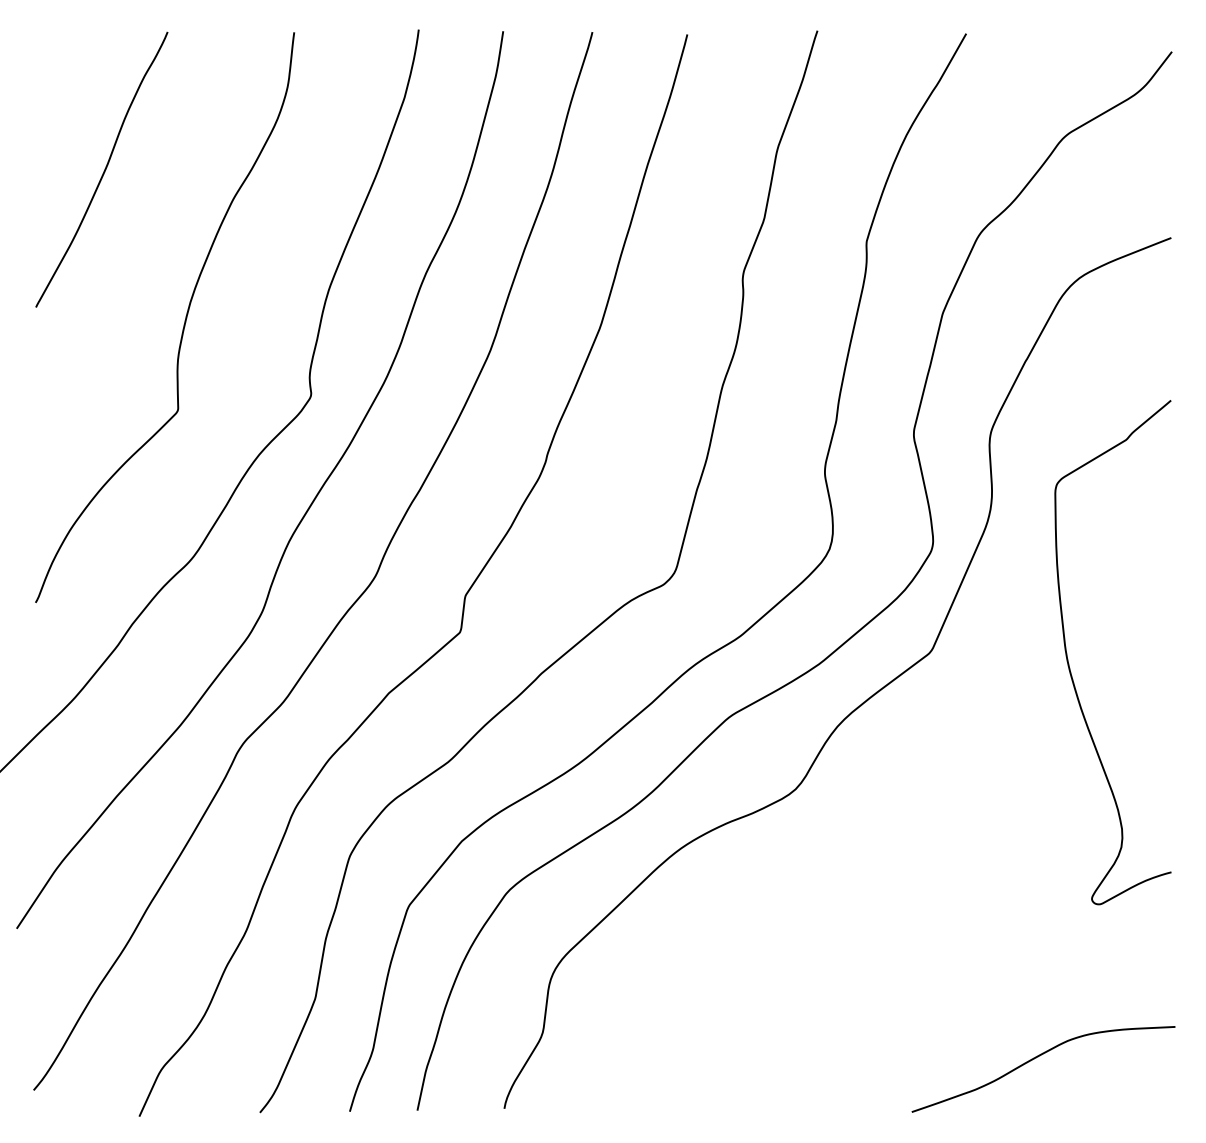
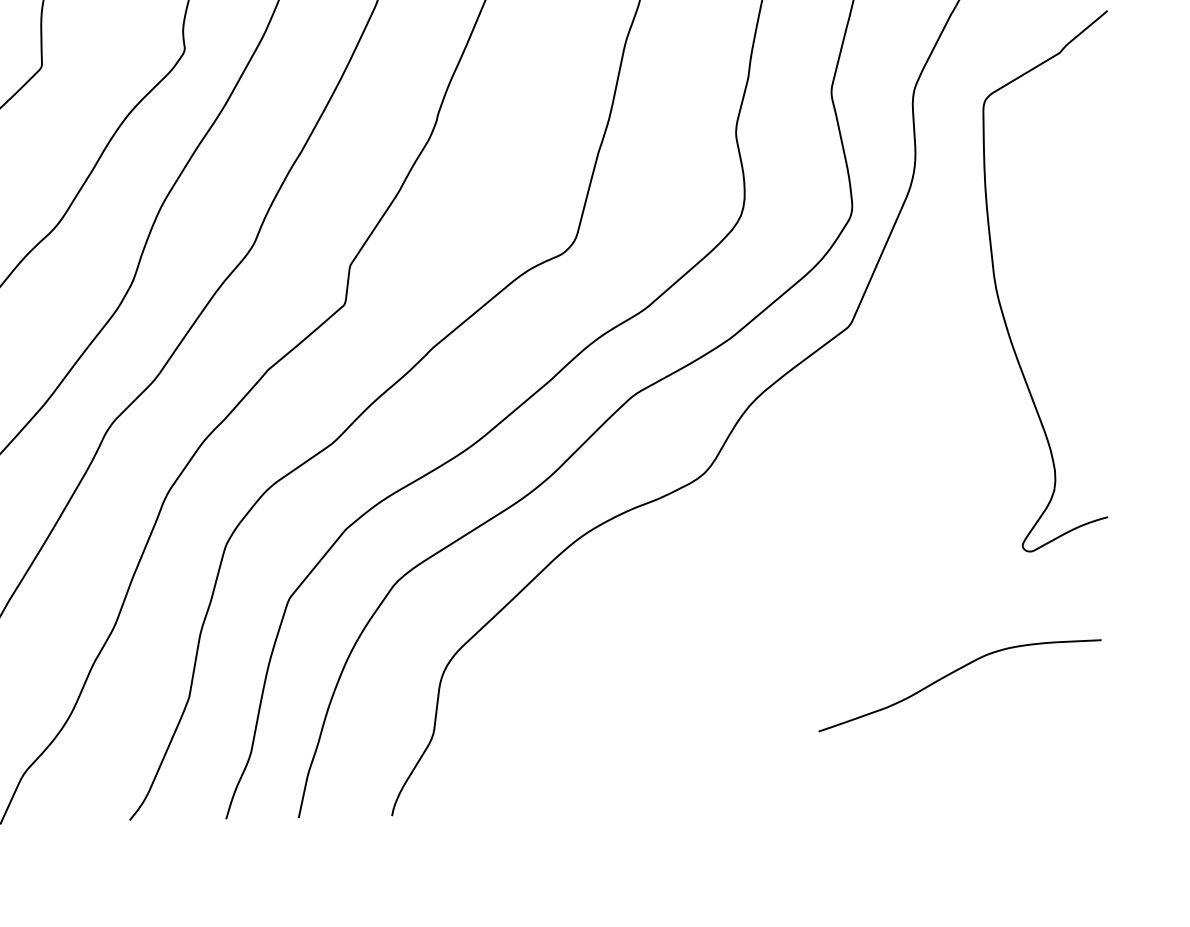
curve: (1069, 663) -> (998, 293), moved
curve: (1038, 1057) -> (954, 672), moved

